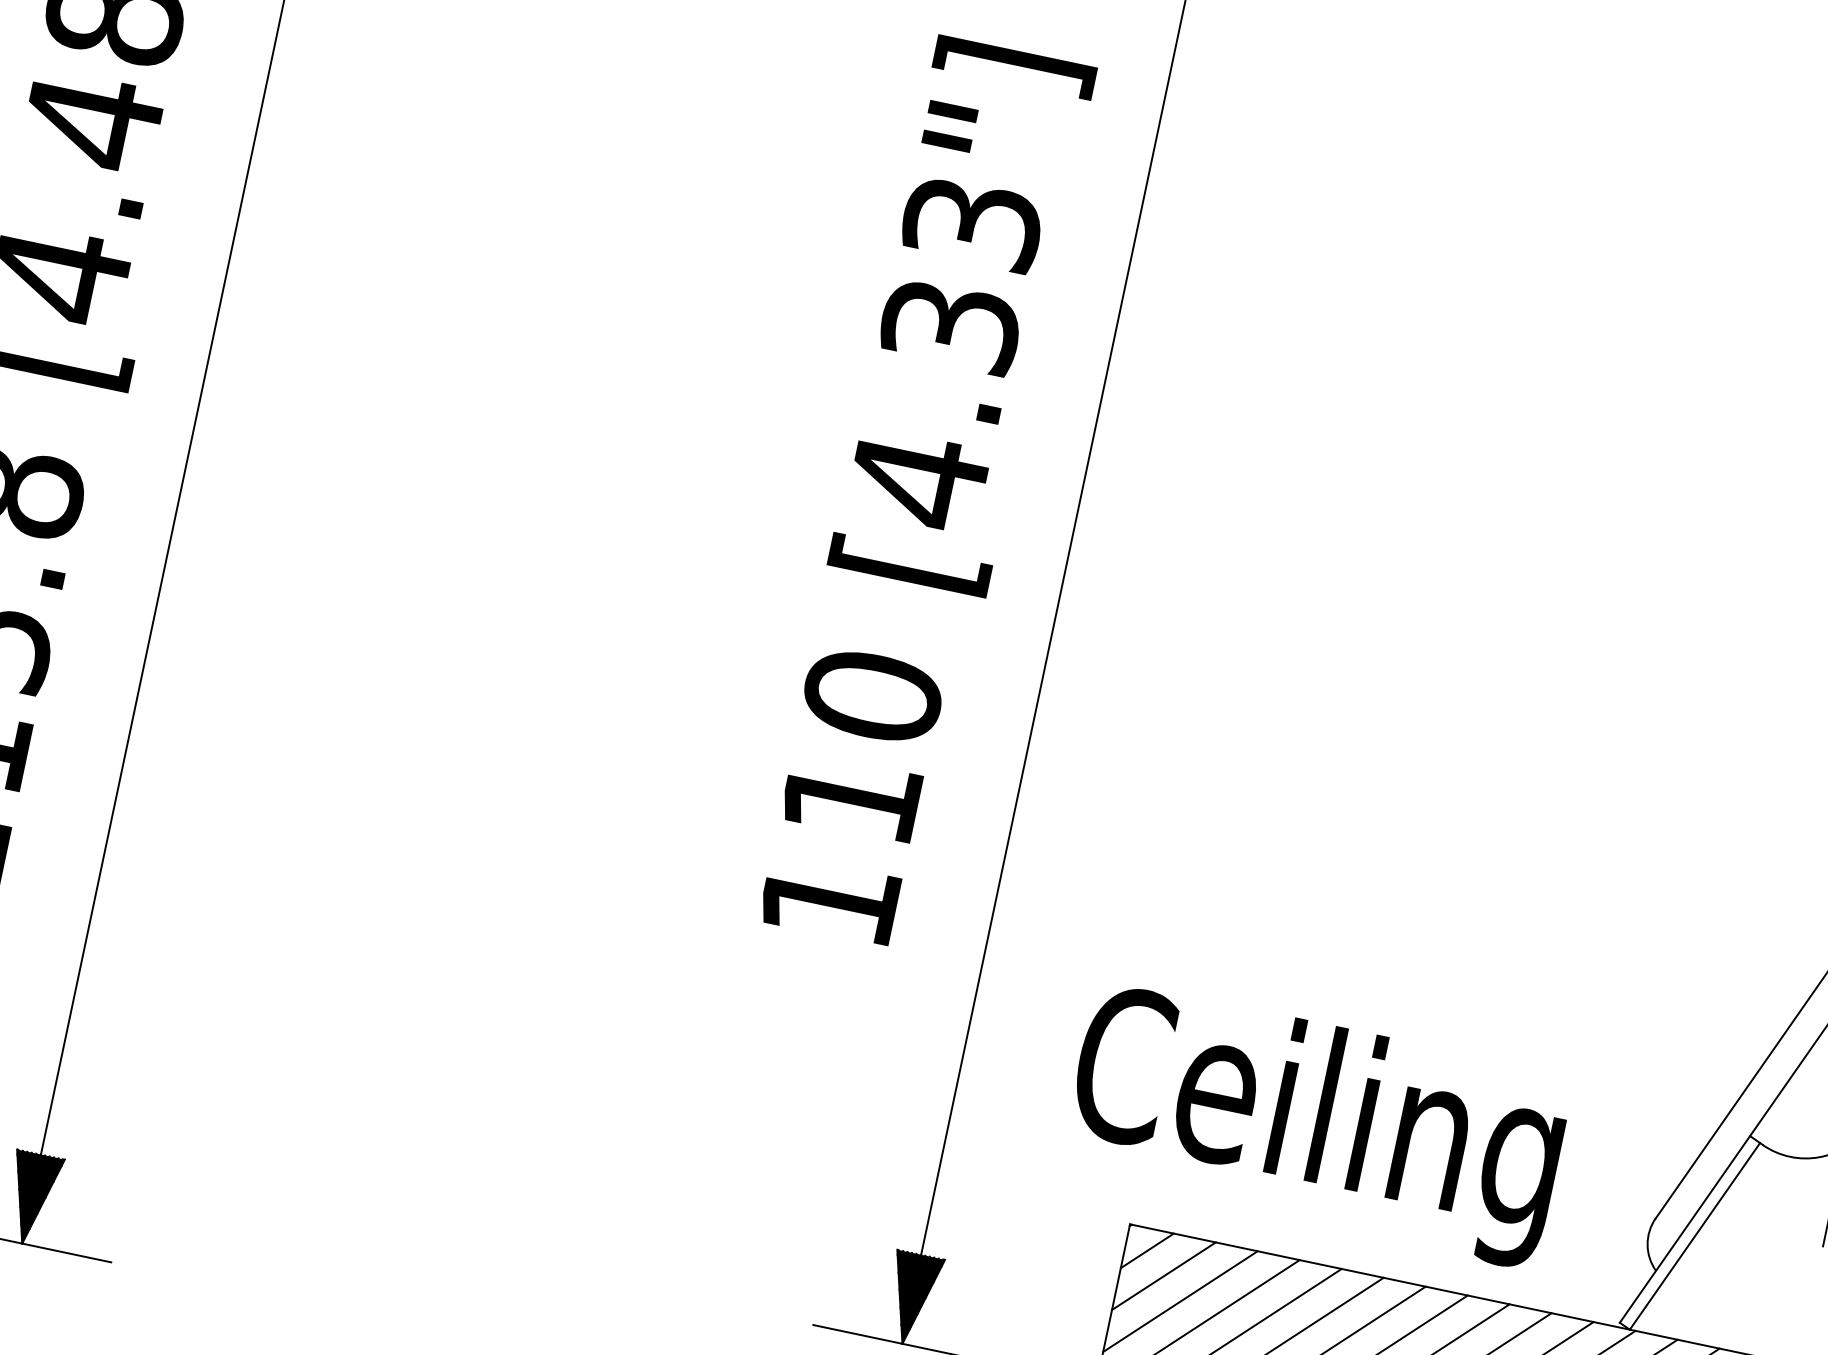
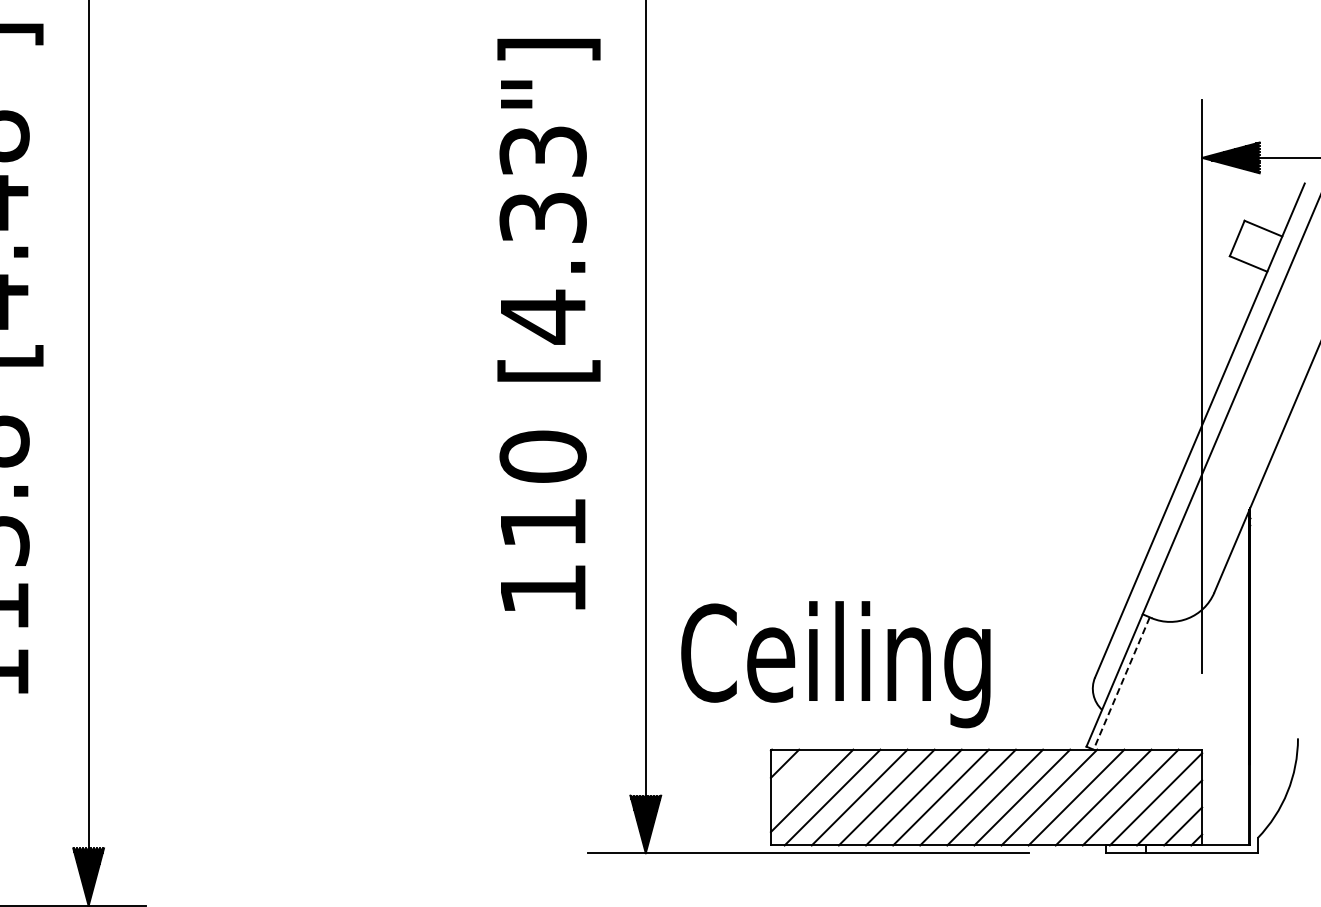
text: (1315, 1124) -> (835, 664), moved
line: (1694, 1236) -> (1121, 683), solid -> dashed
line: (1163, 1274) -> (798, 776), removed

